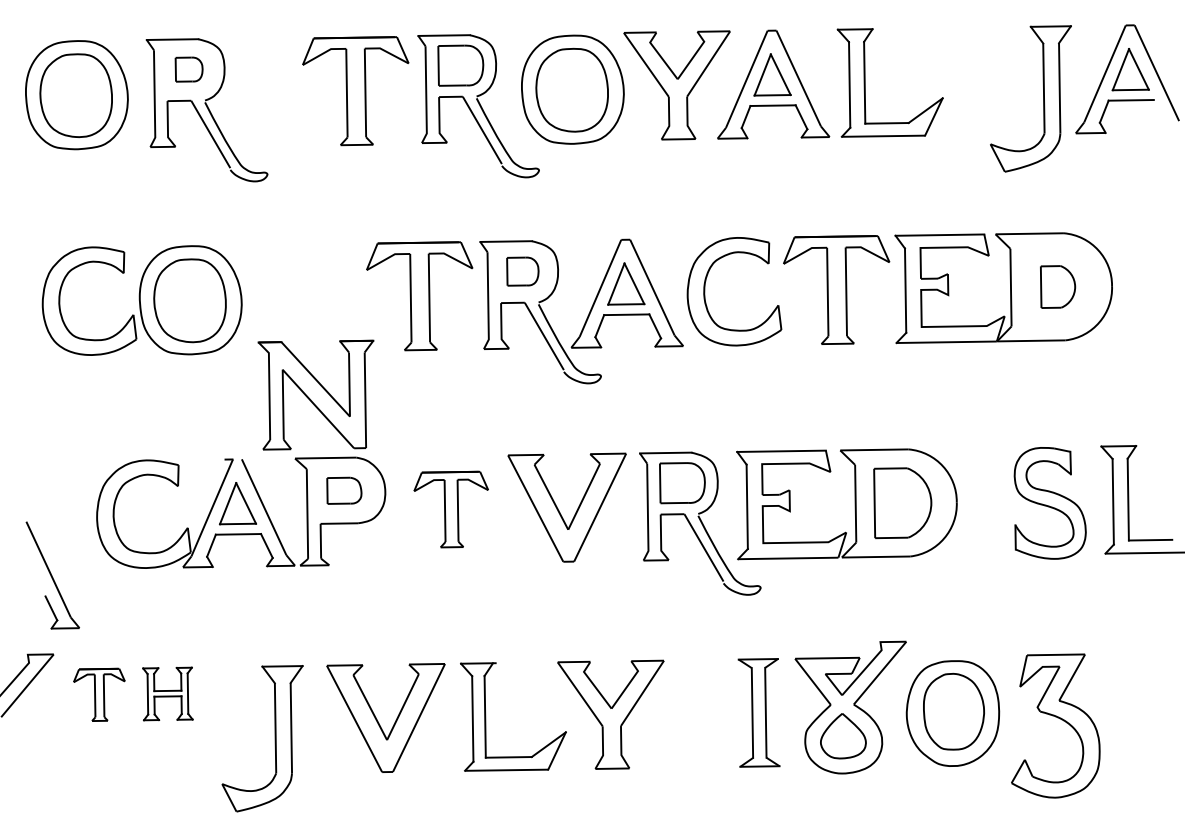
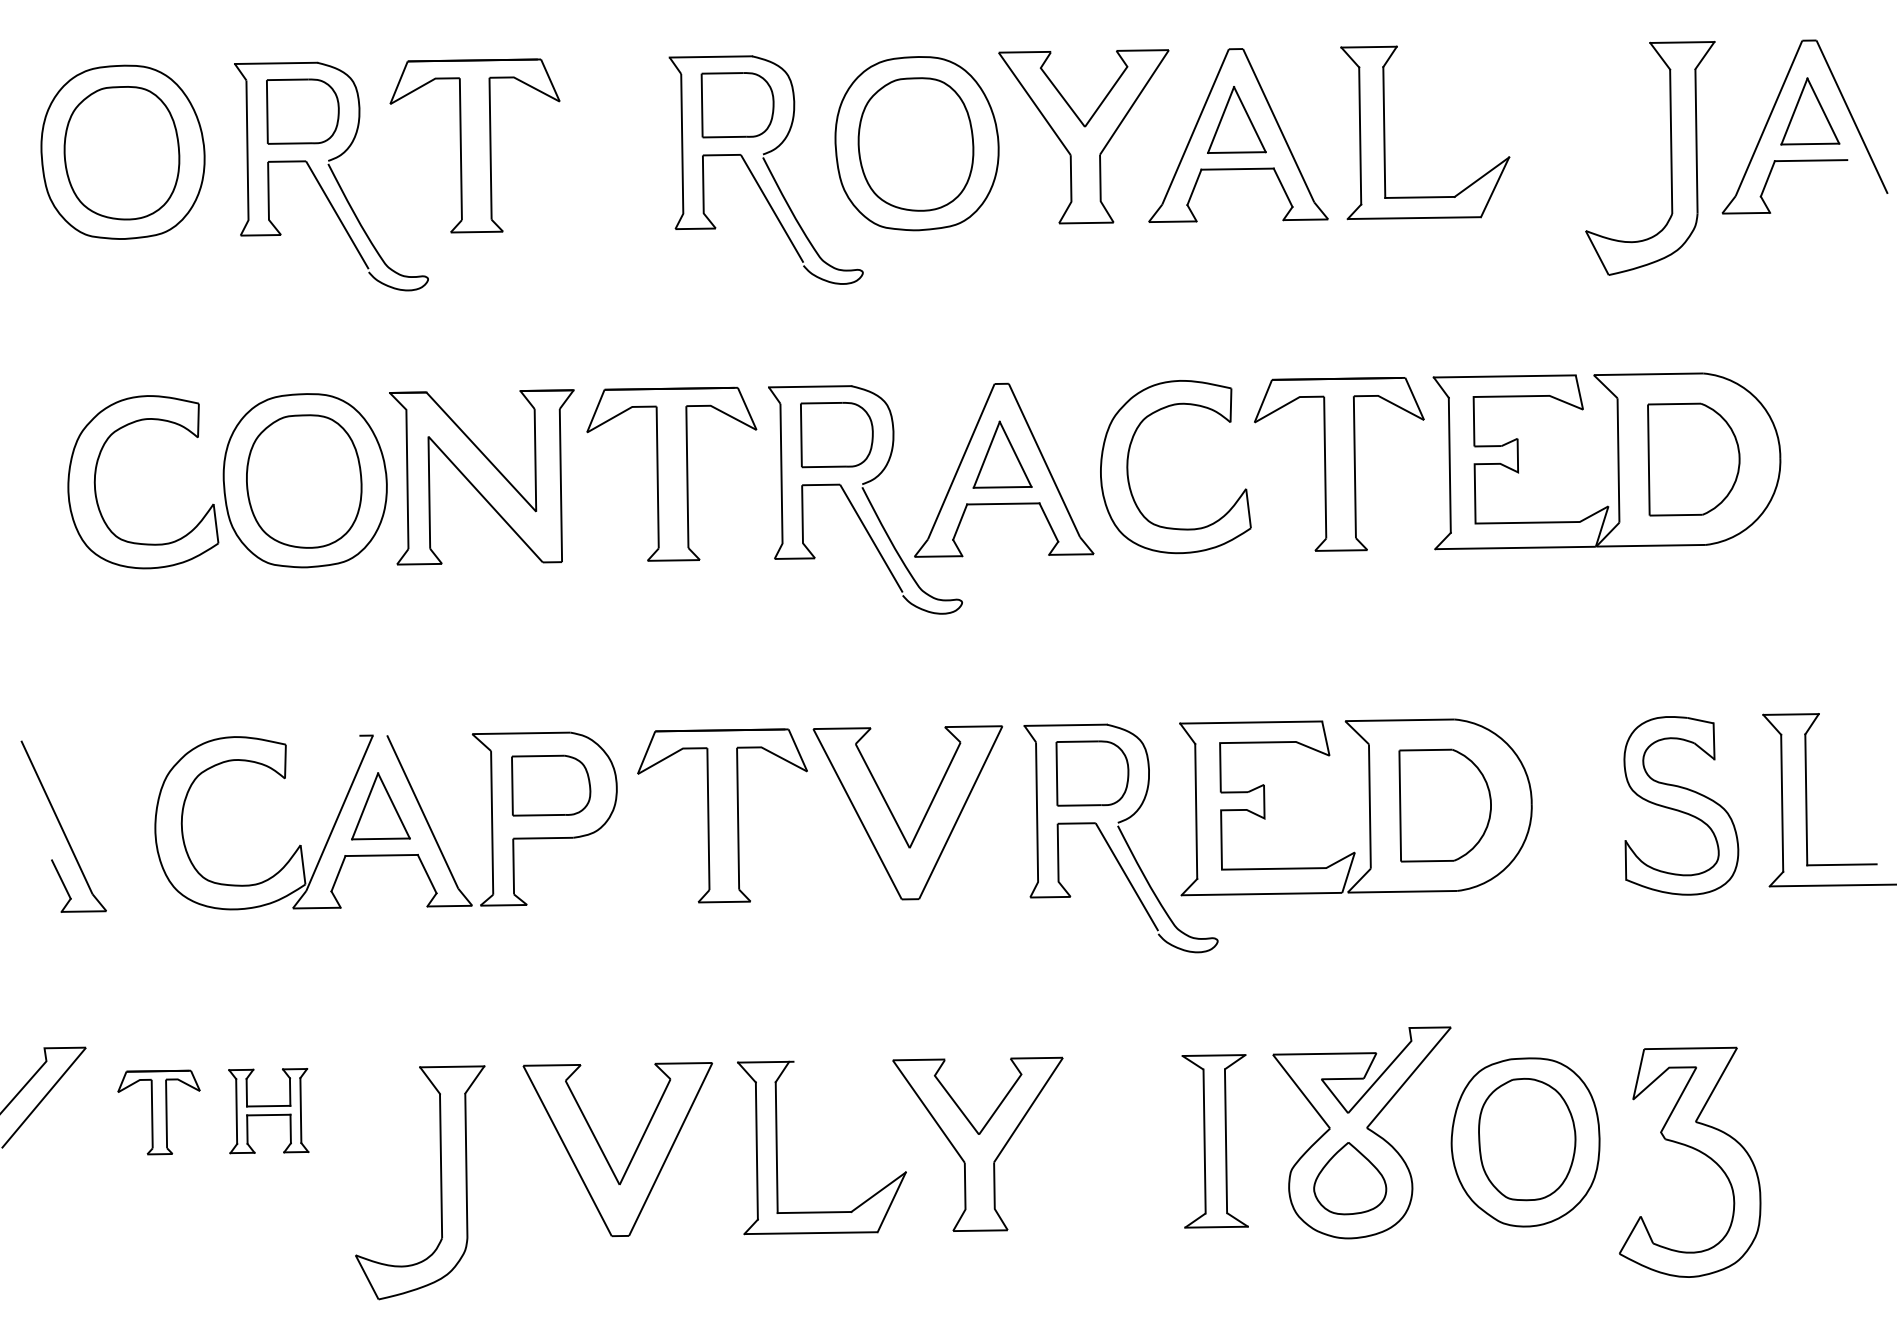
part: (188, 69) -> (301, 111), size x1.67
part: (355, 91) -> (474, 146), moved
part: (522, 271) -> (836, 434), size x1.43
part: (1057, 286) -> (1692, 458), size x1.67
part: (315, 394) -> (481, 476), moved
part: (344, 490) -> (551, 785), size x1.43
part: (450, 509) -> (721, 815), size x1.43
part: (52, 575) -> (63, 826), moved

